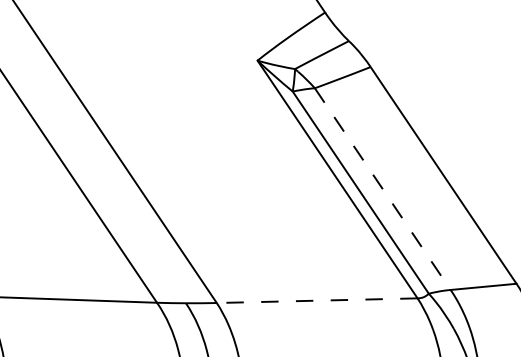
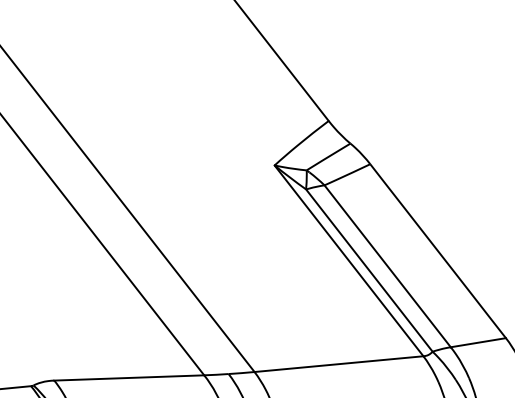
line: (382, 189) -> (387, 266), dashed -> solid
line: (317, 301) -> (339, 364), dashed -> solid

